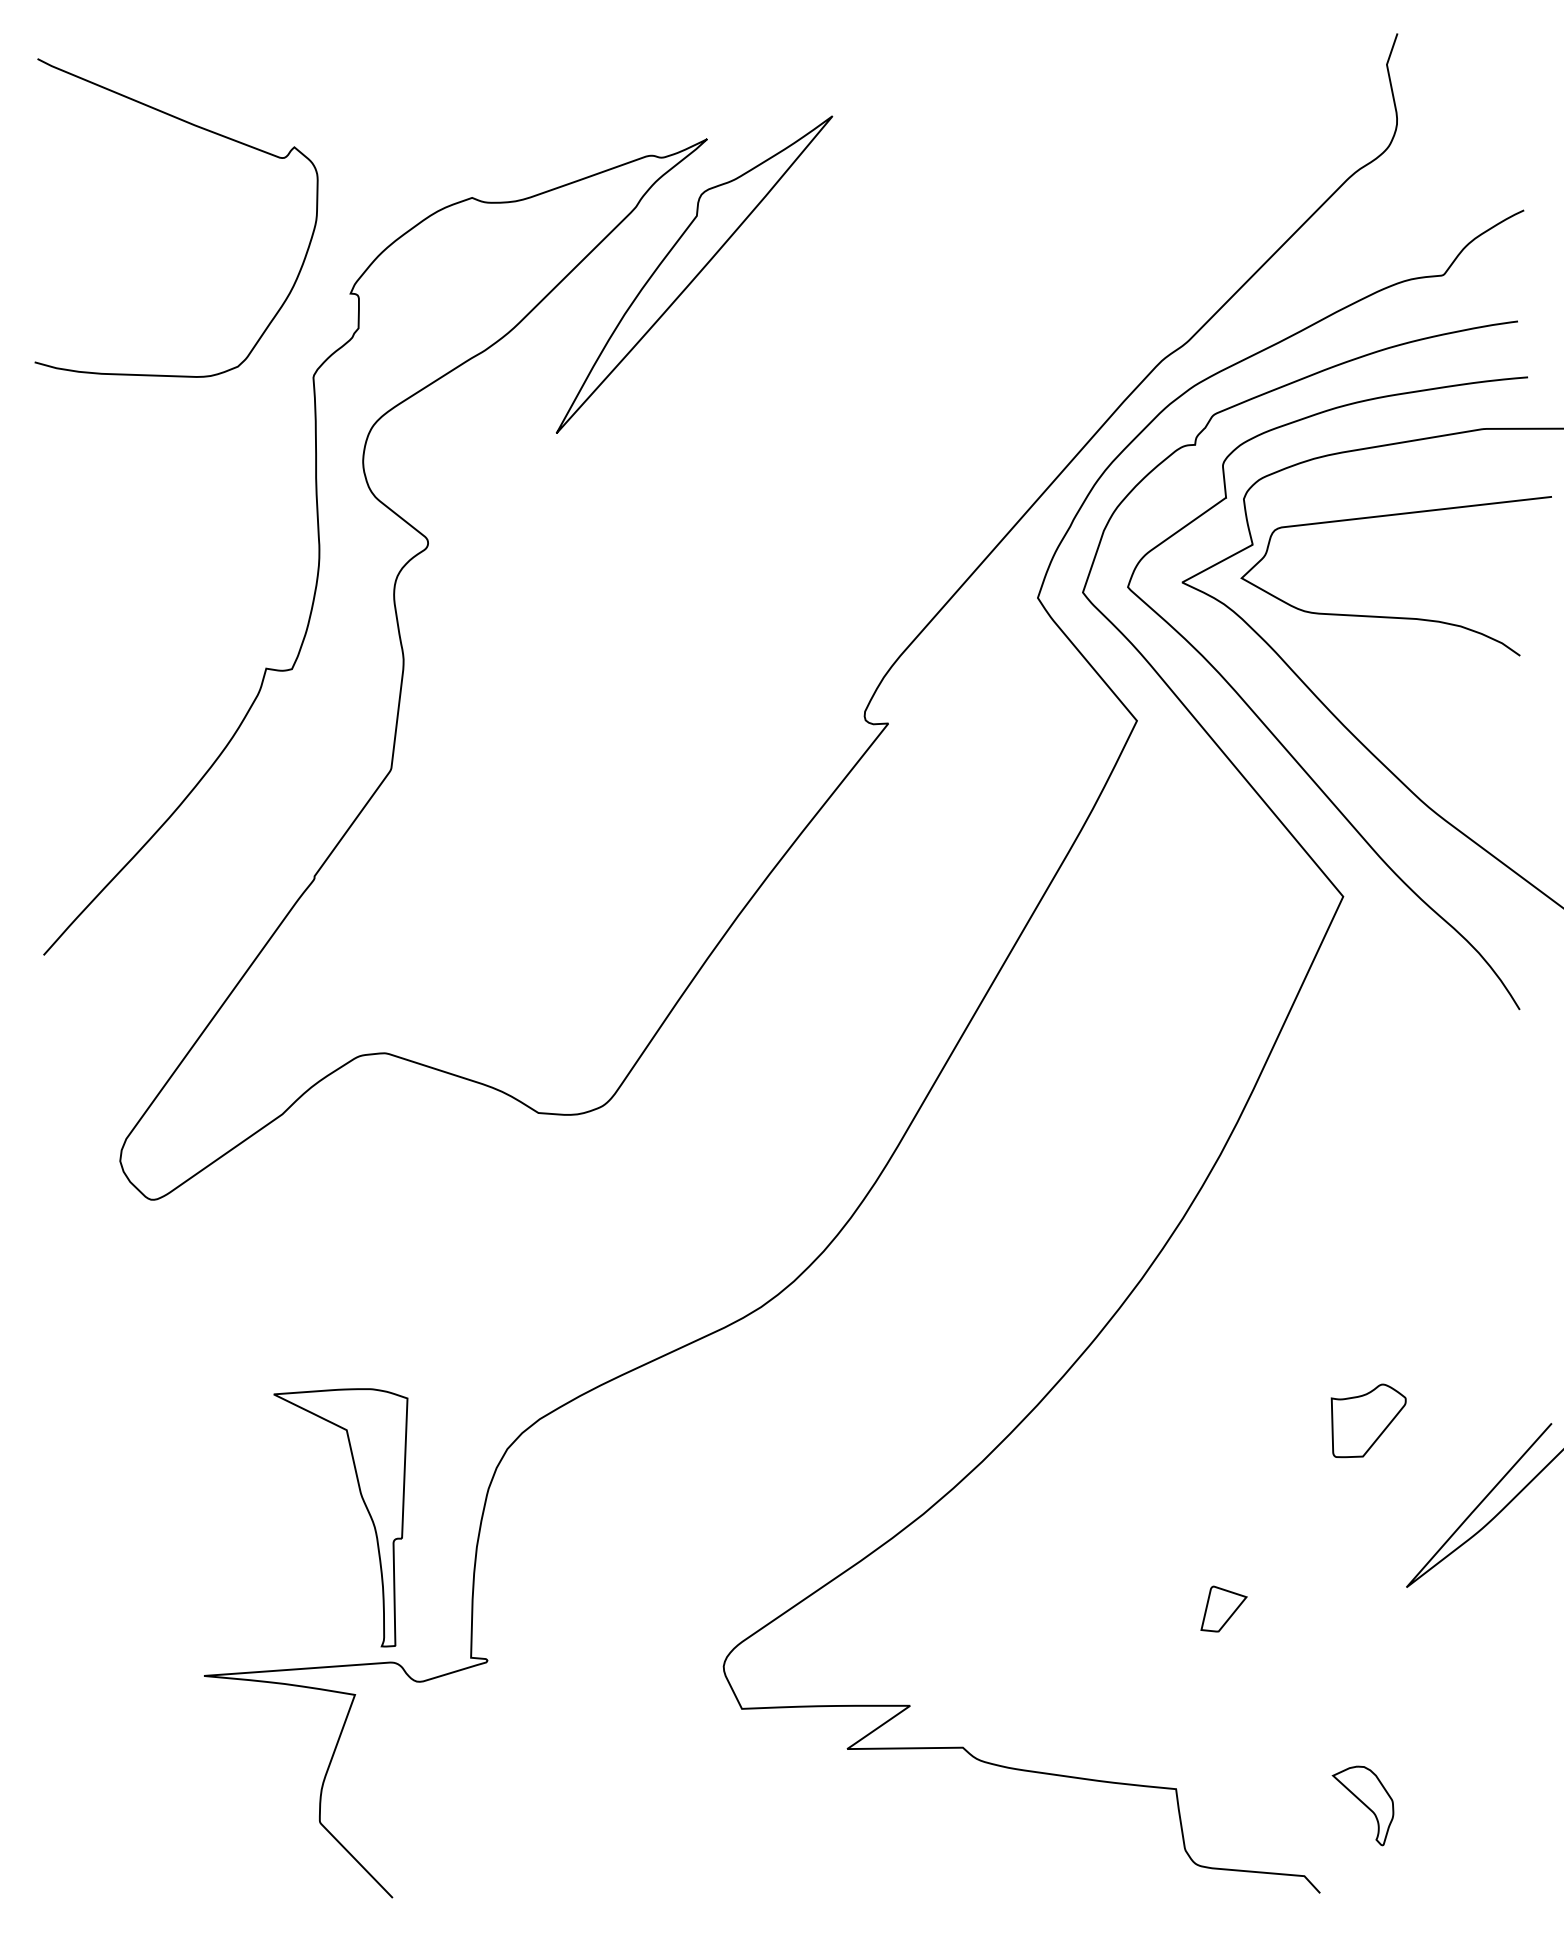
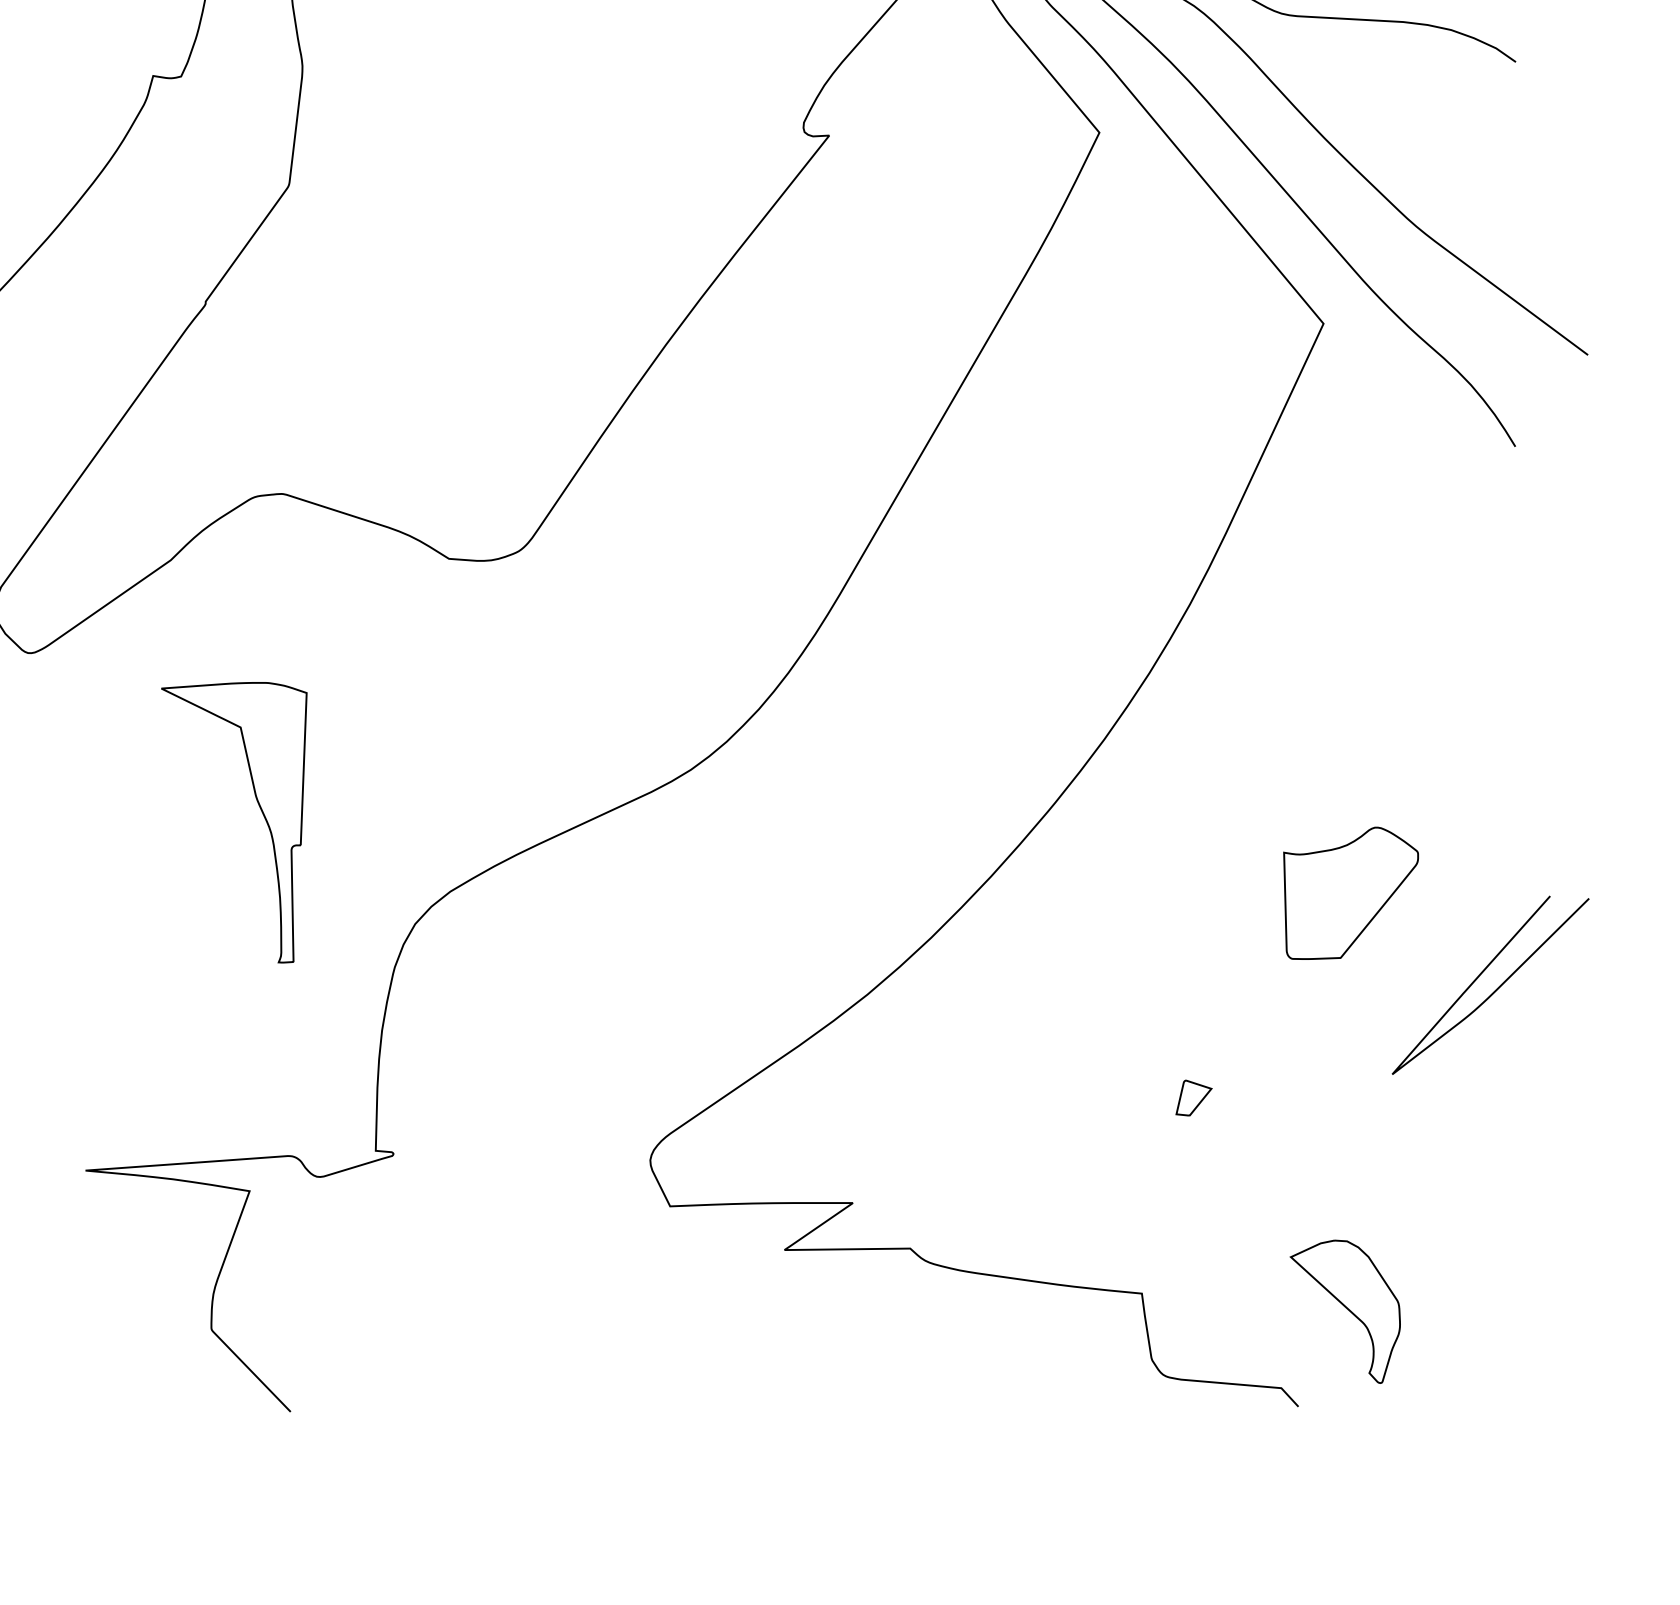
part: (1368, 1420) -> (1351, 893), size x1.67
part: (364, 1505) -> (259, 809), moved
part: (1223, 1609) -> (1193, 1098), size x0.71
part: (1362, 1805) -> (1344, 1311), size x1.67

